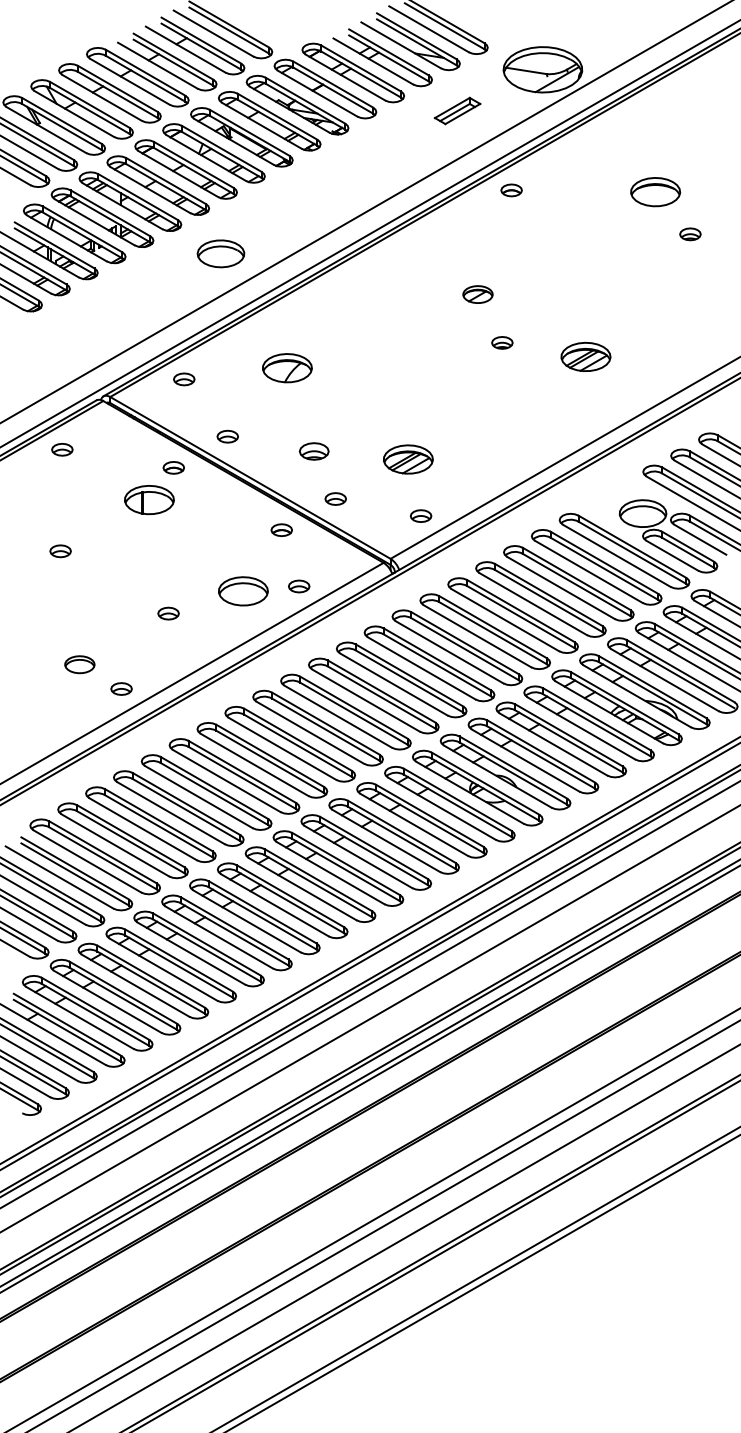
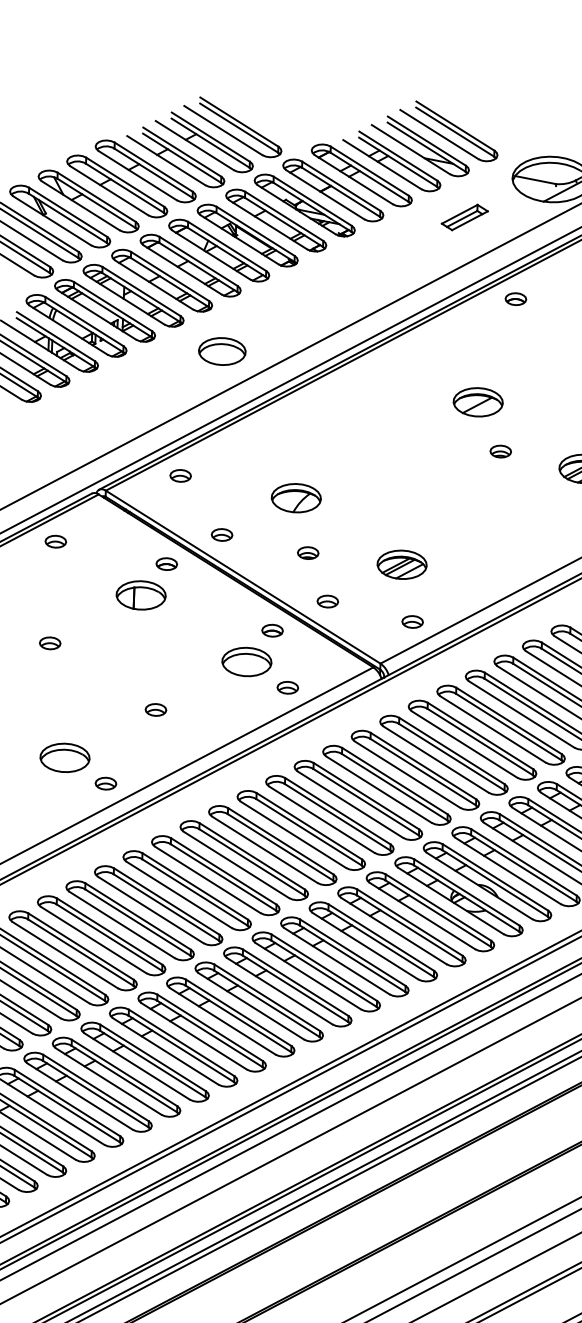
part: (477, 294) -> (477, 402), size x1.67
part: (287, 368) -> (296, 498), moved
part: (314, 451) -> (308, 553), size x0.71
part: (243, 591) -> (247, 662), moved
part: (79, 664) -> (64, 757), size x1.67

